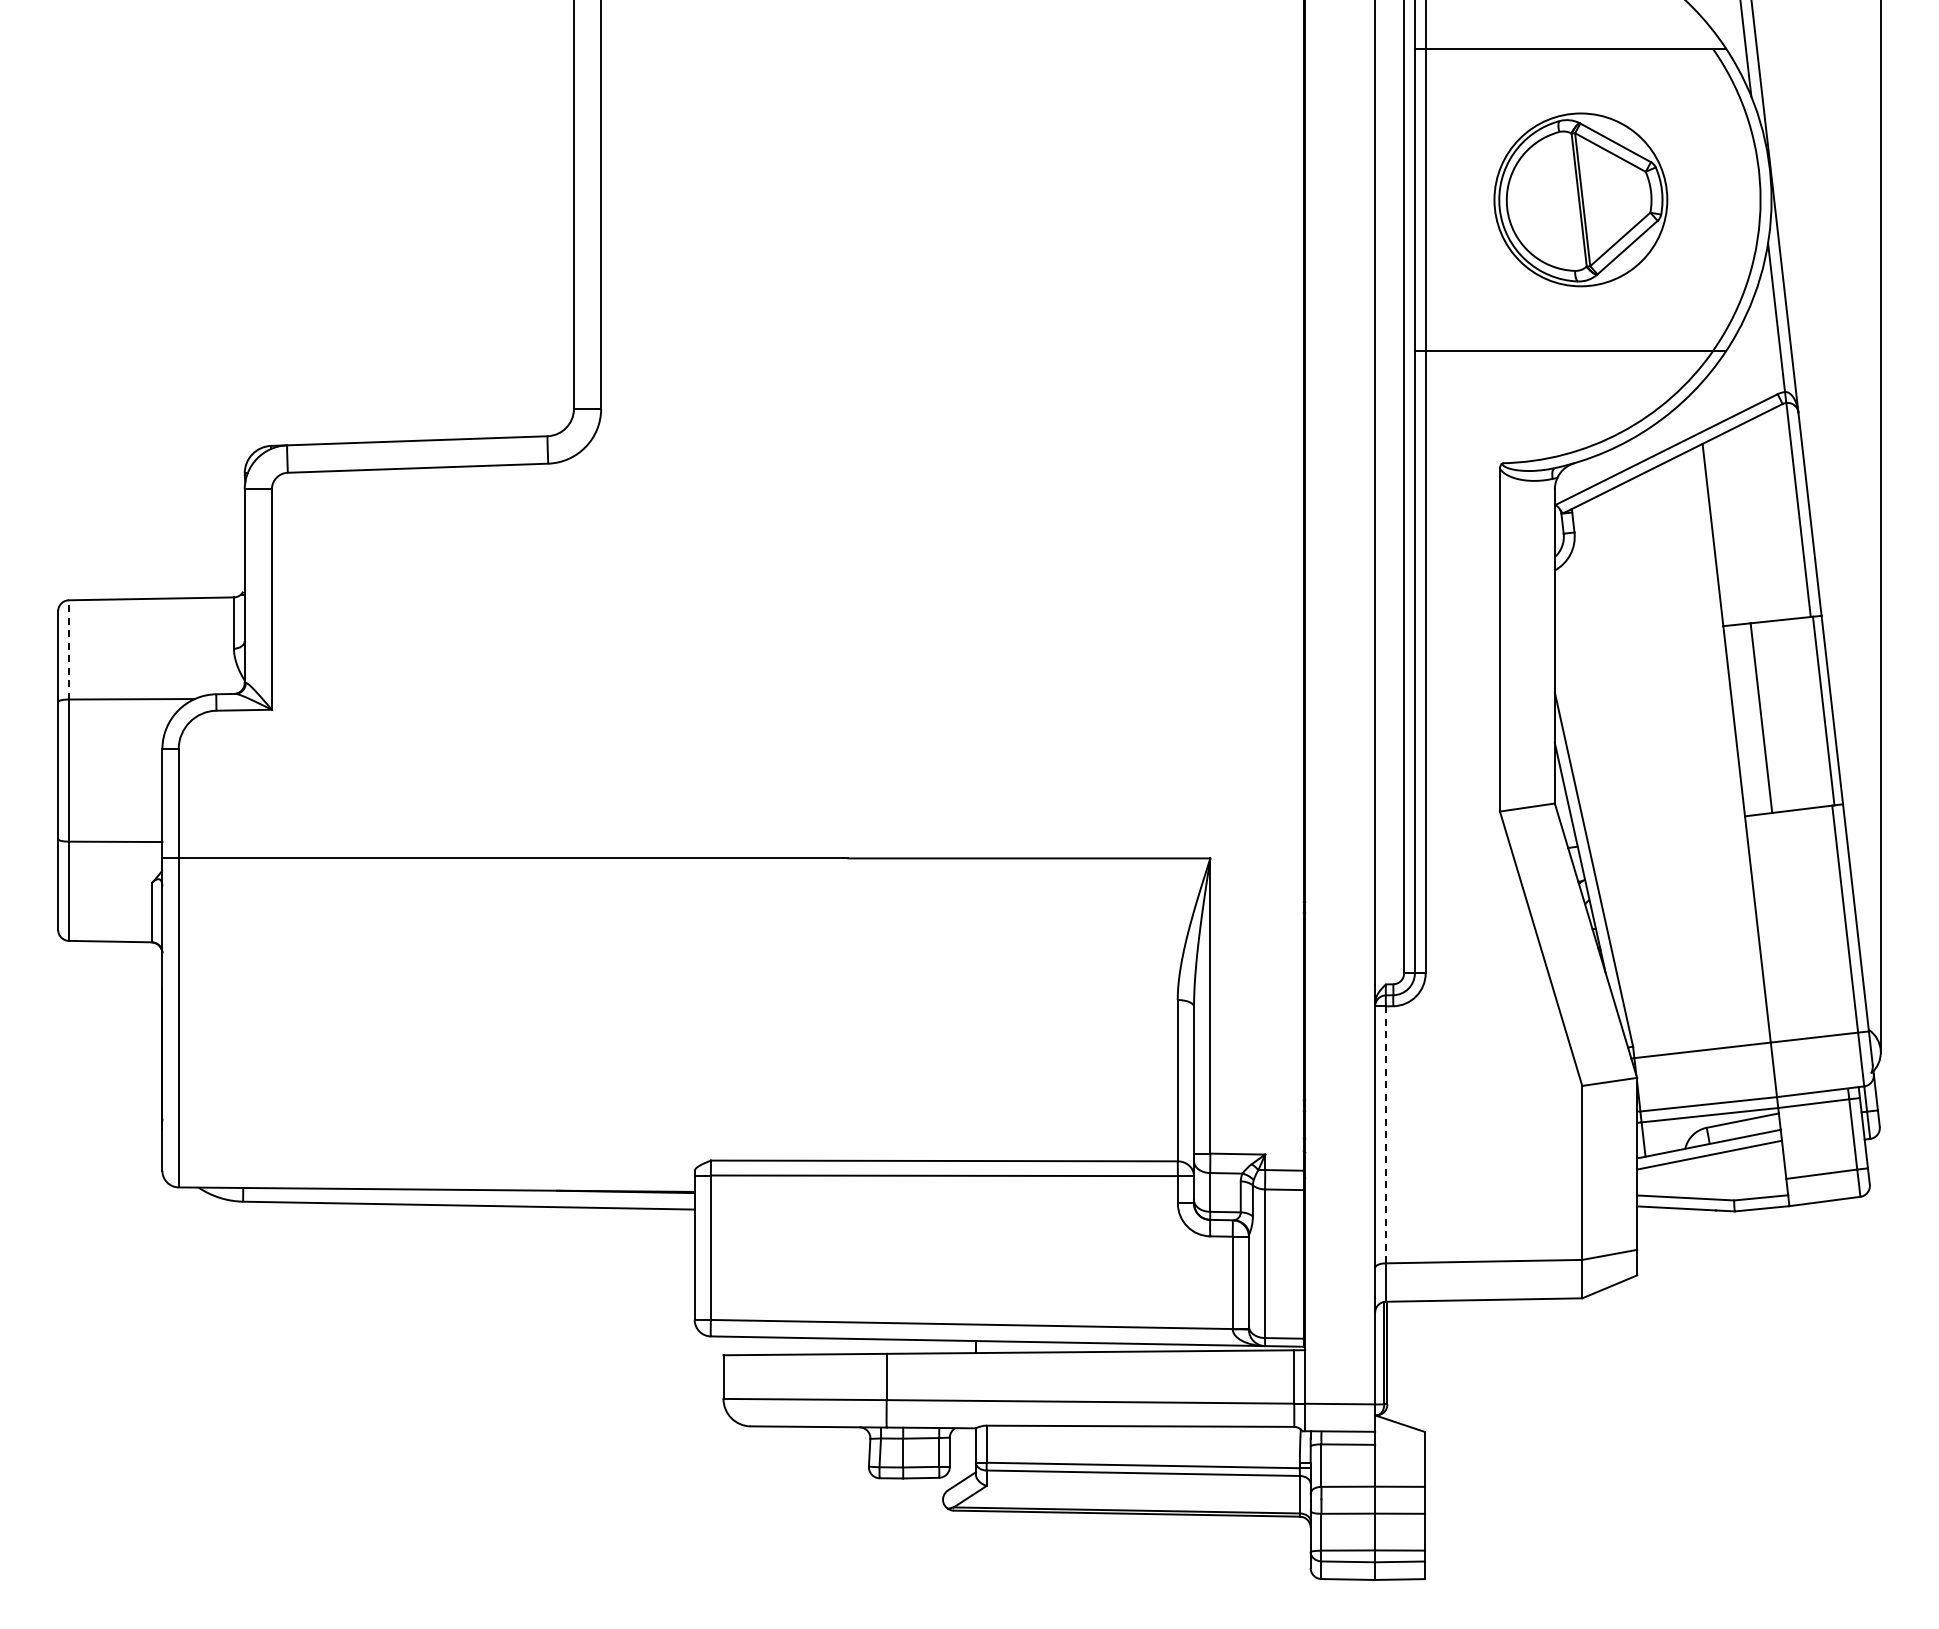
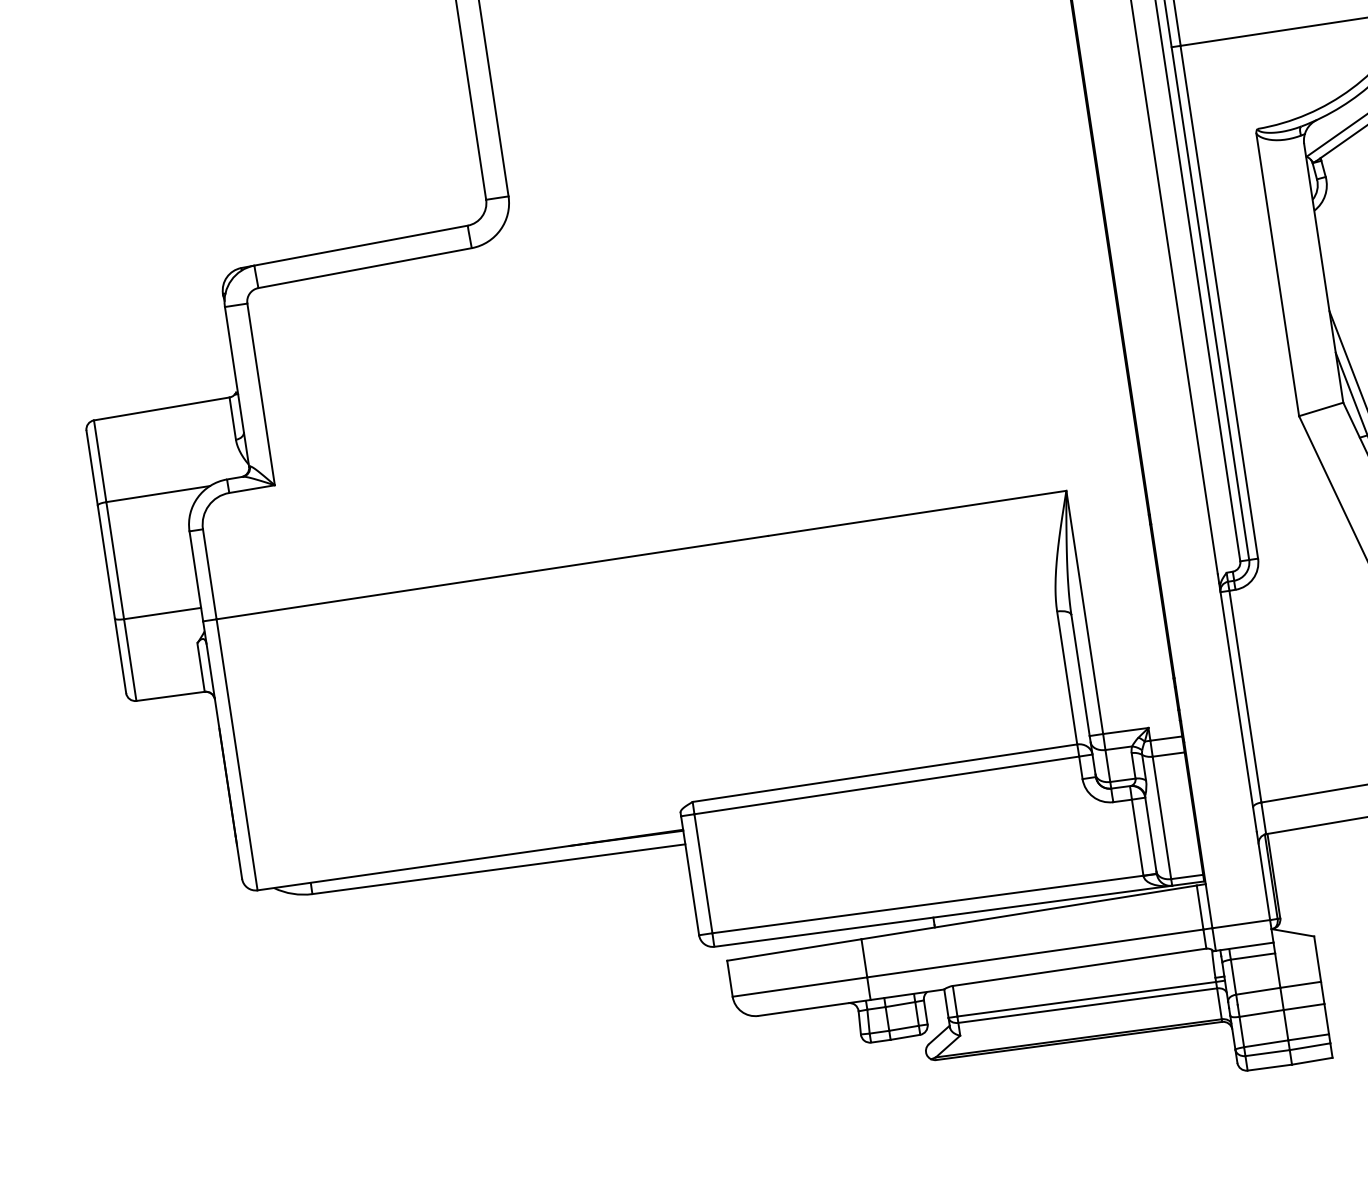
line: (68, 649) -> (99, 460), dashed -> solid
line: (1385, 1135) -> (1245, 697), dashed -> solid

